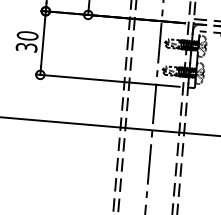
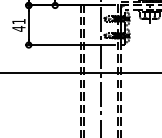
text: (26, 40) -> (18, 24), 30 -> 41

